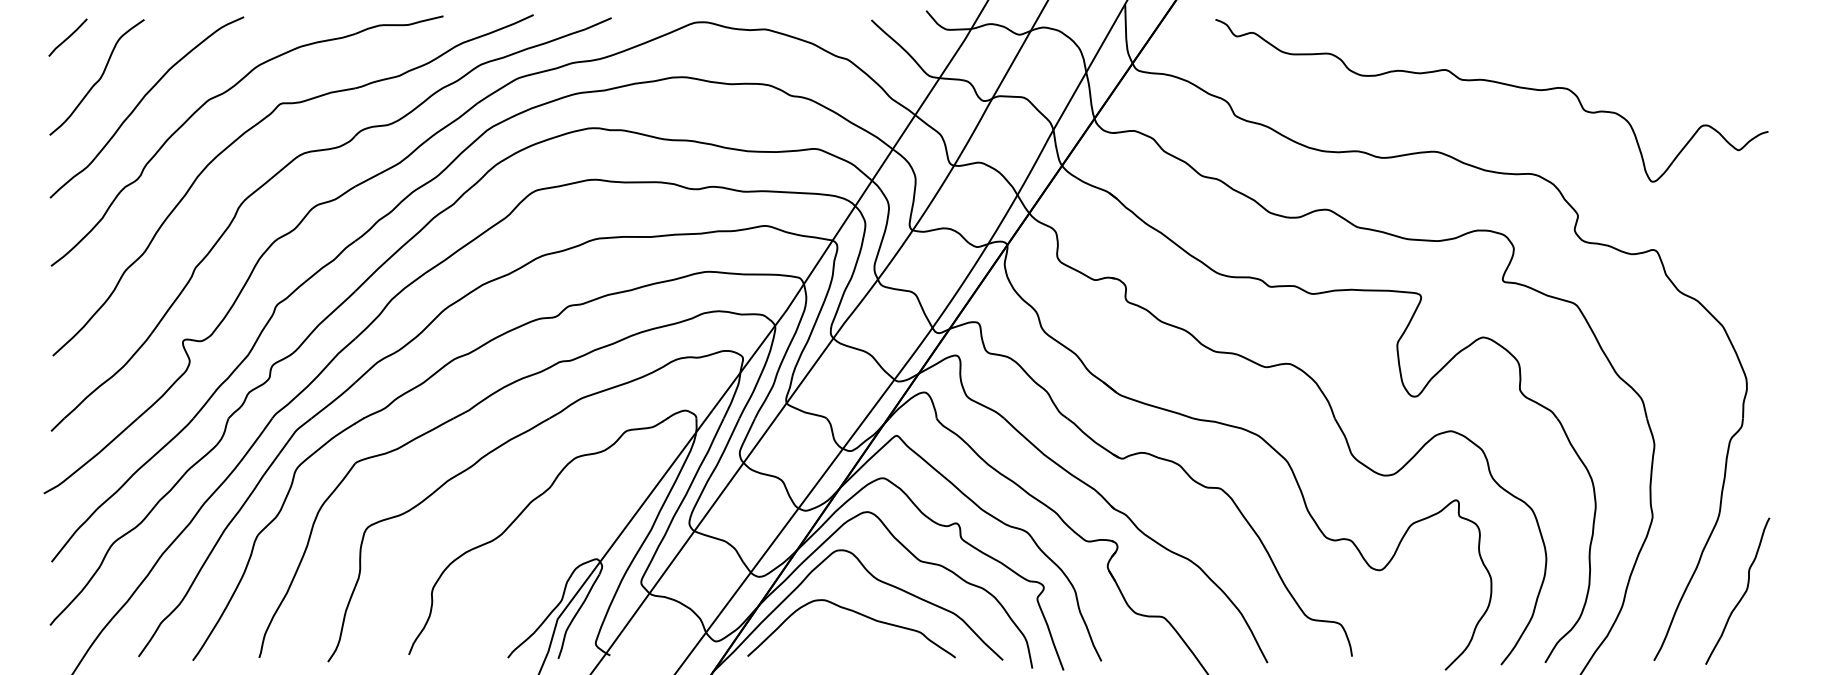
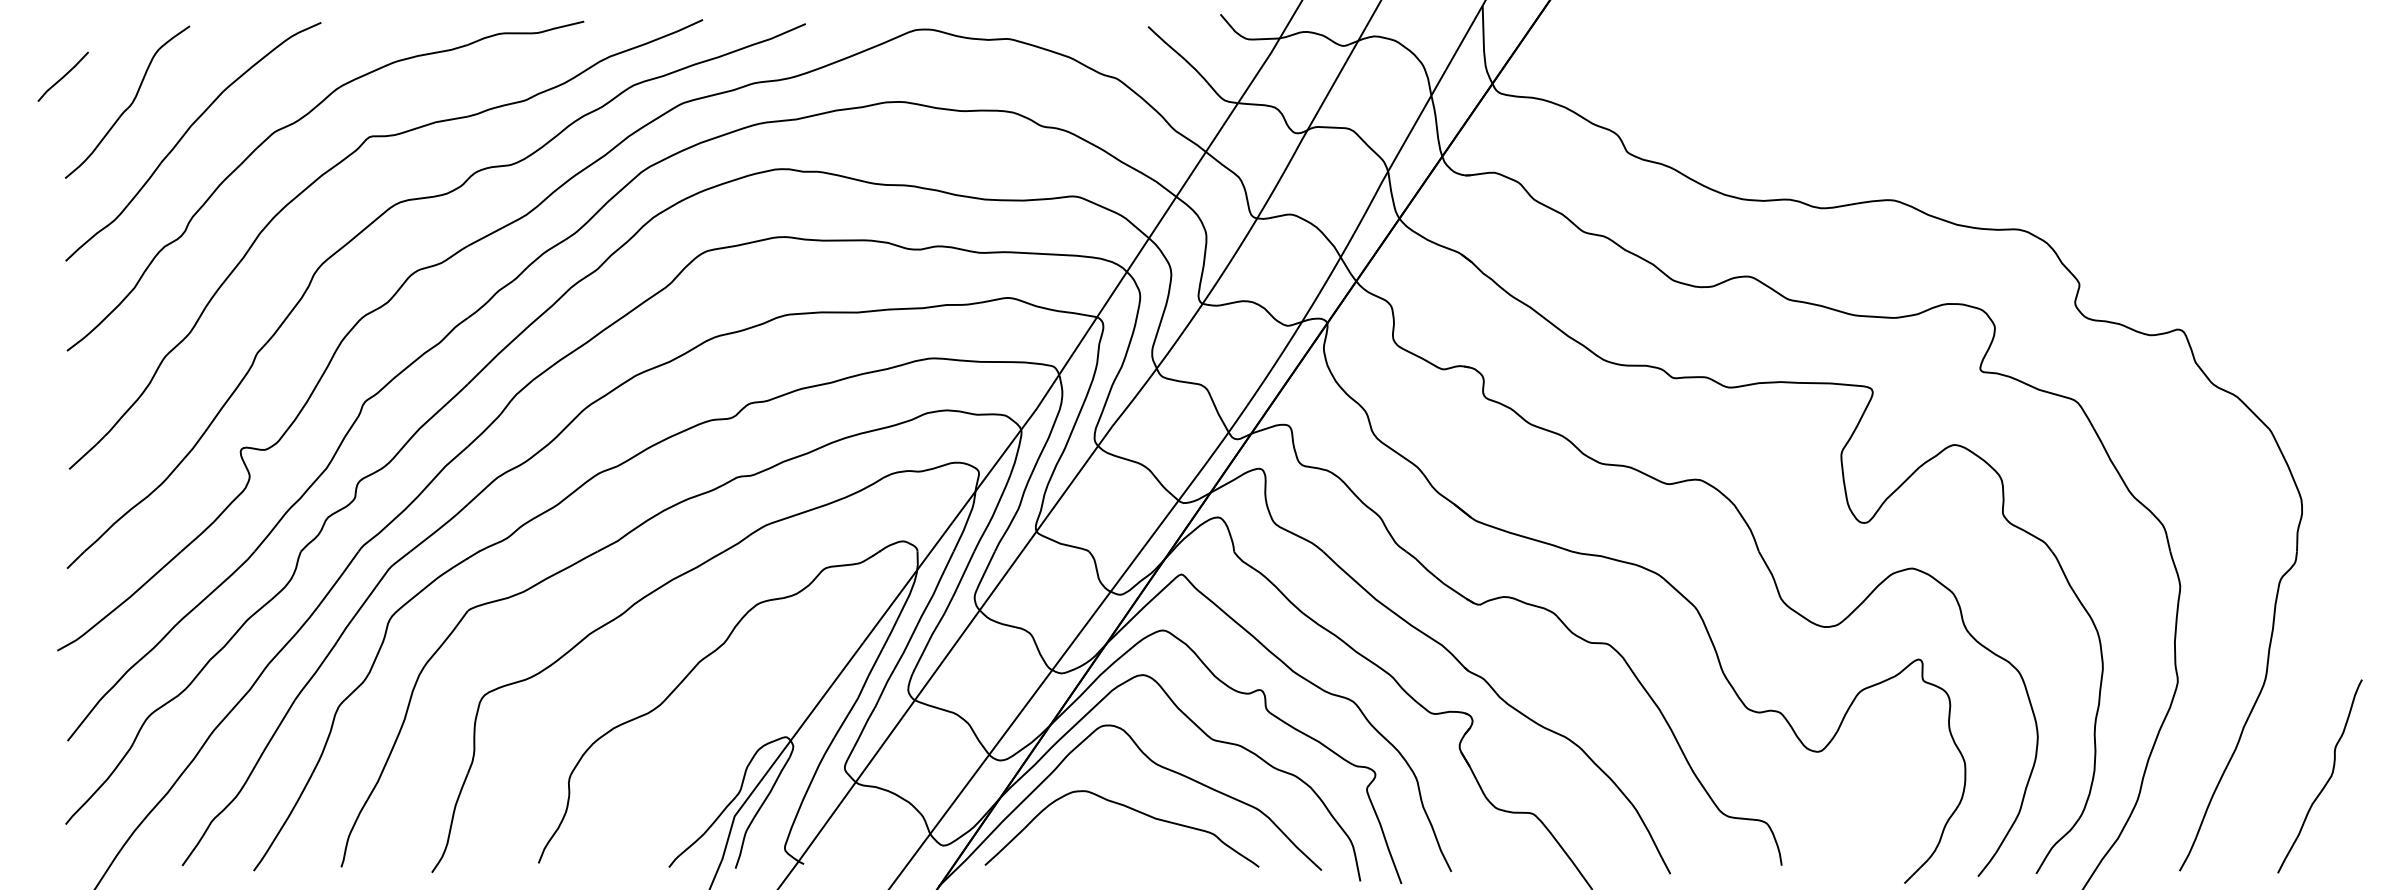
line: (67, 37) -> (62, 76), moved
curve: (1495, 82) -> (1970, 109), removed
curve: (1742, 595) -> (2326, 781), moved

